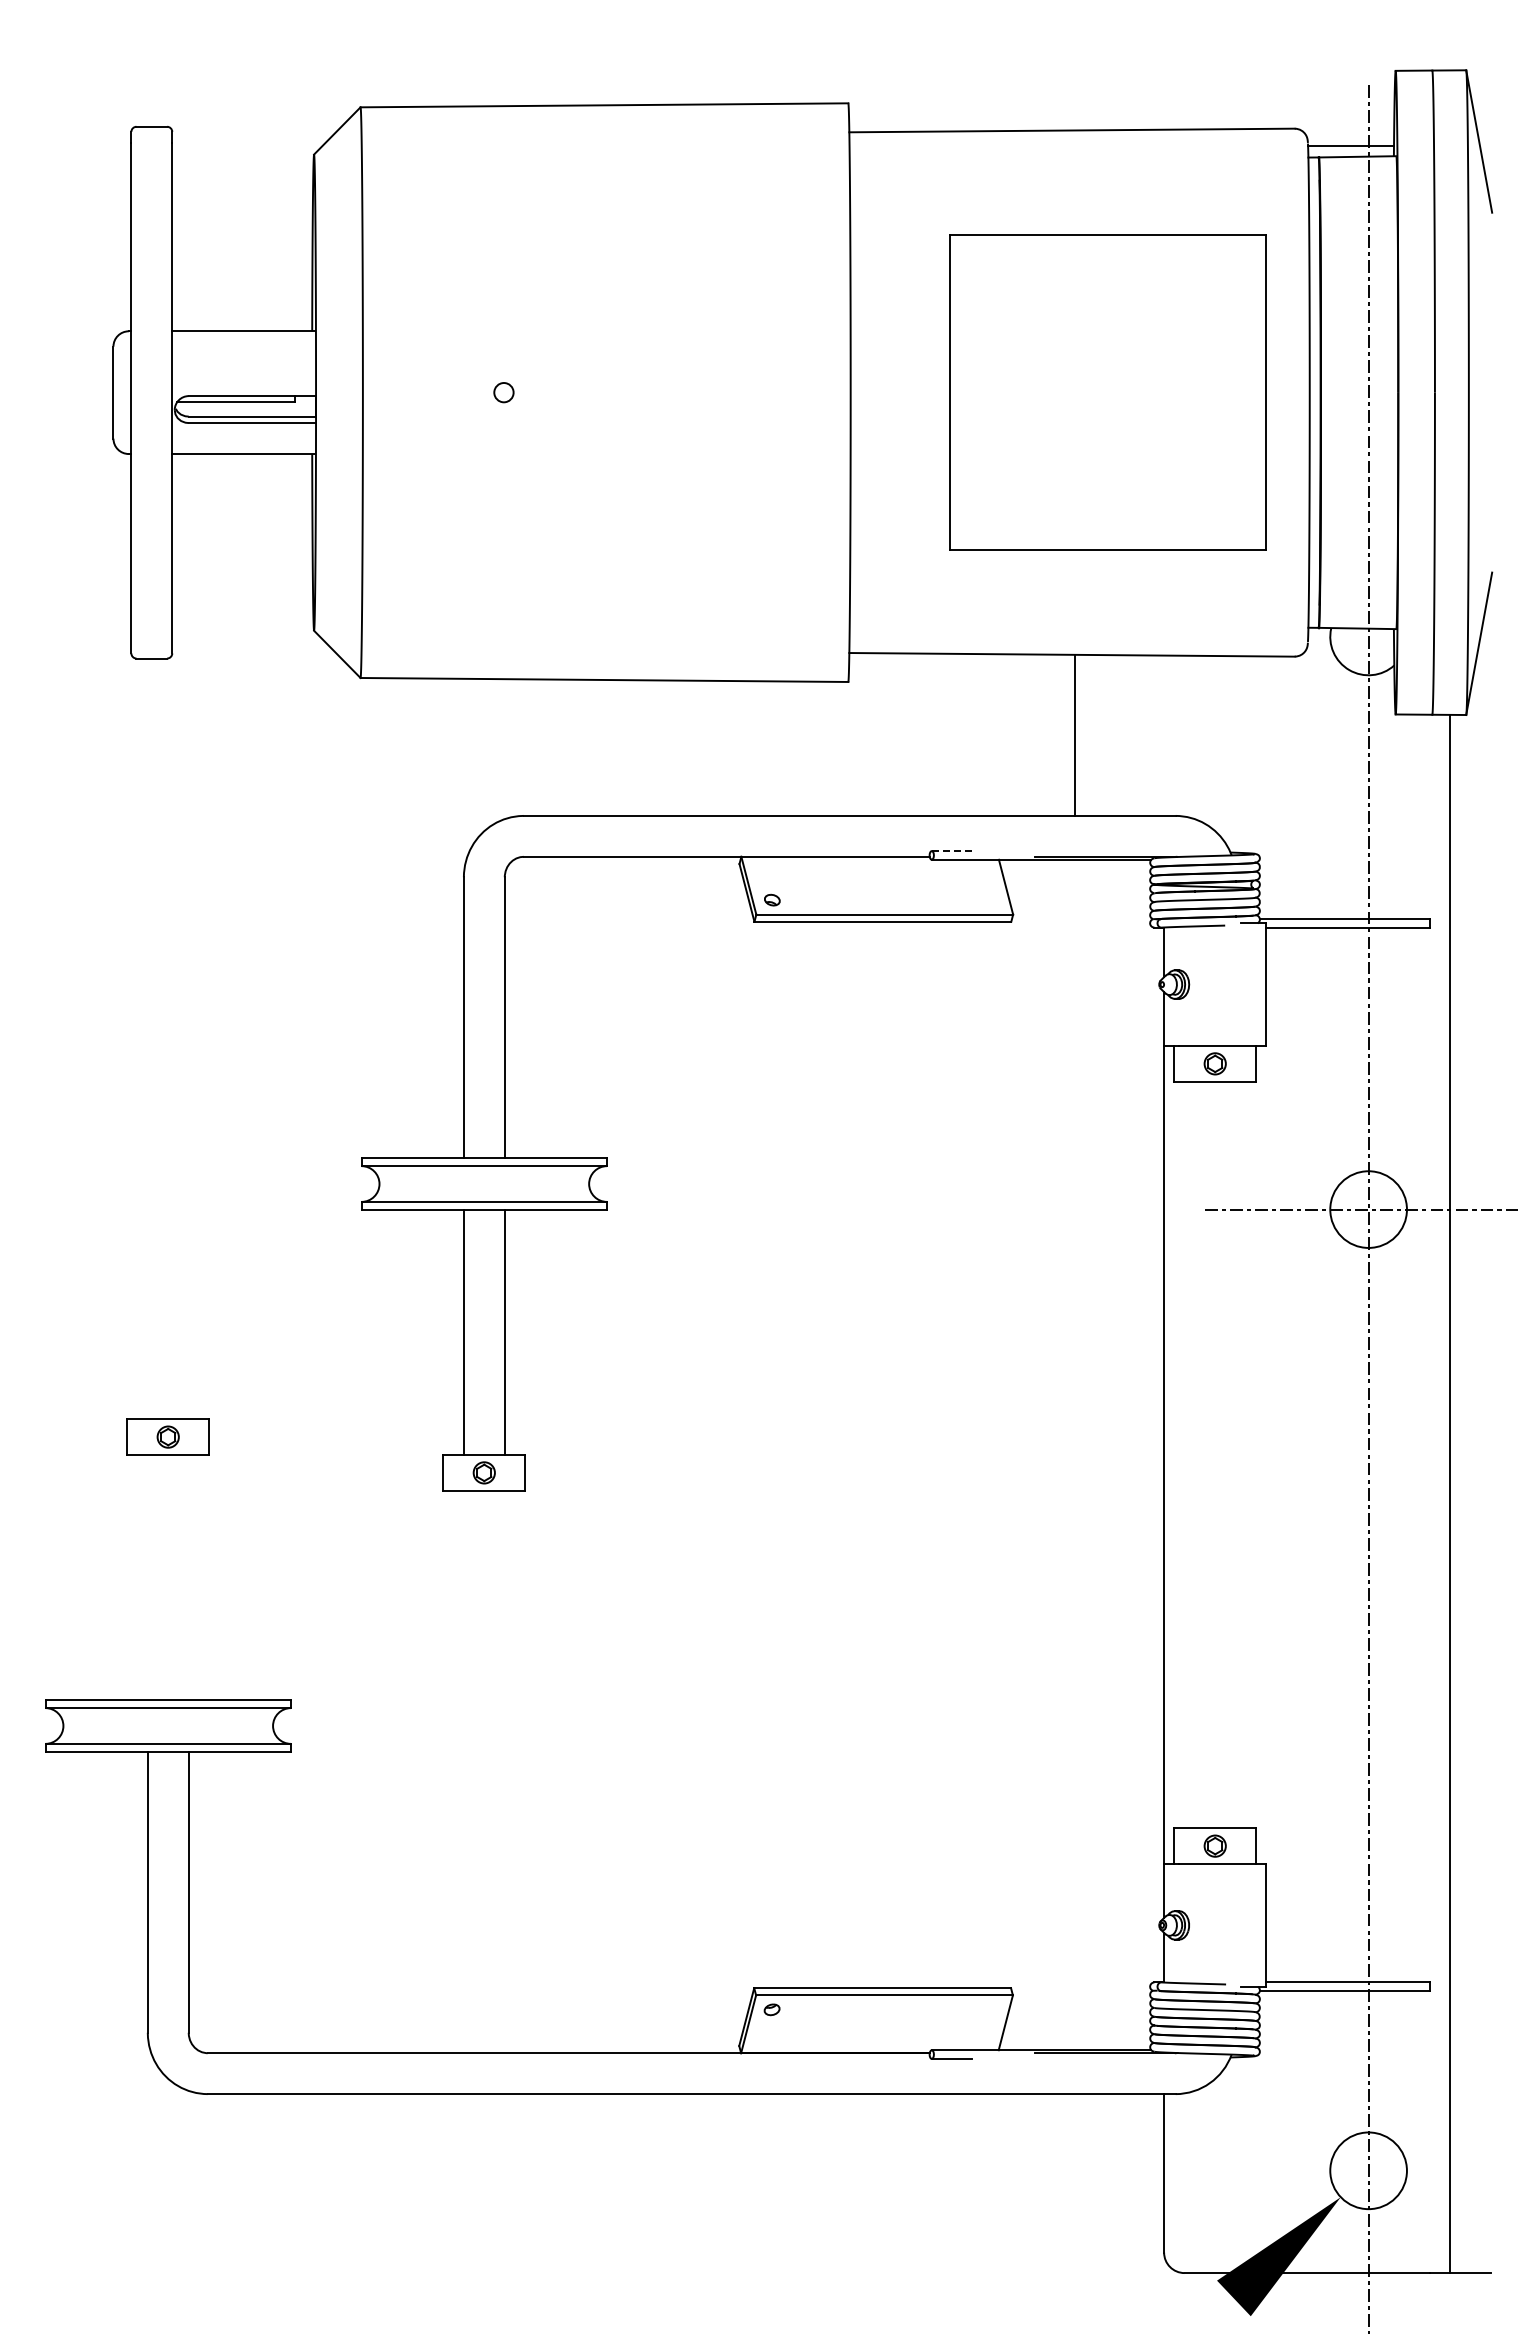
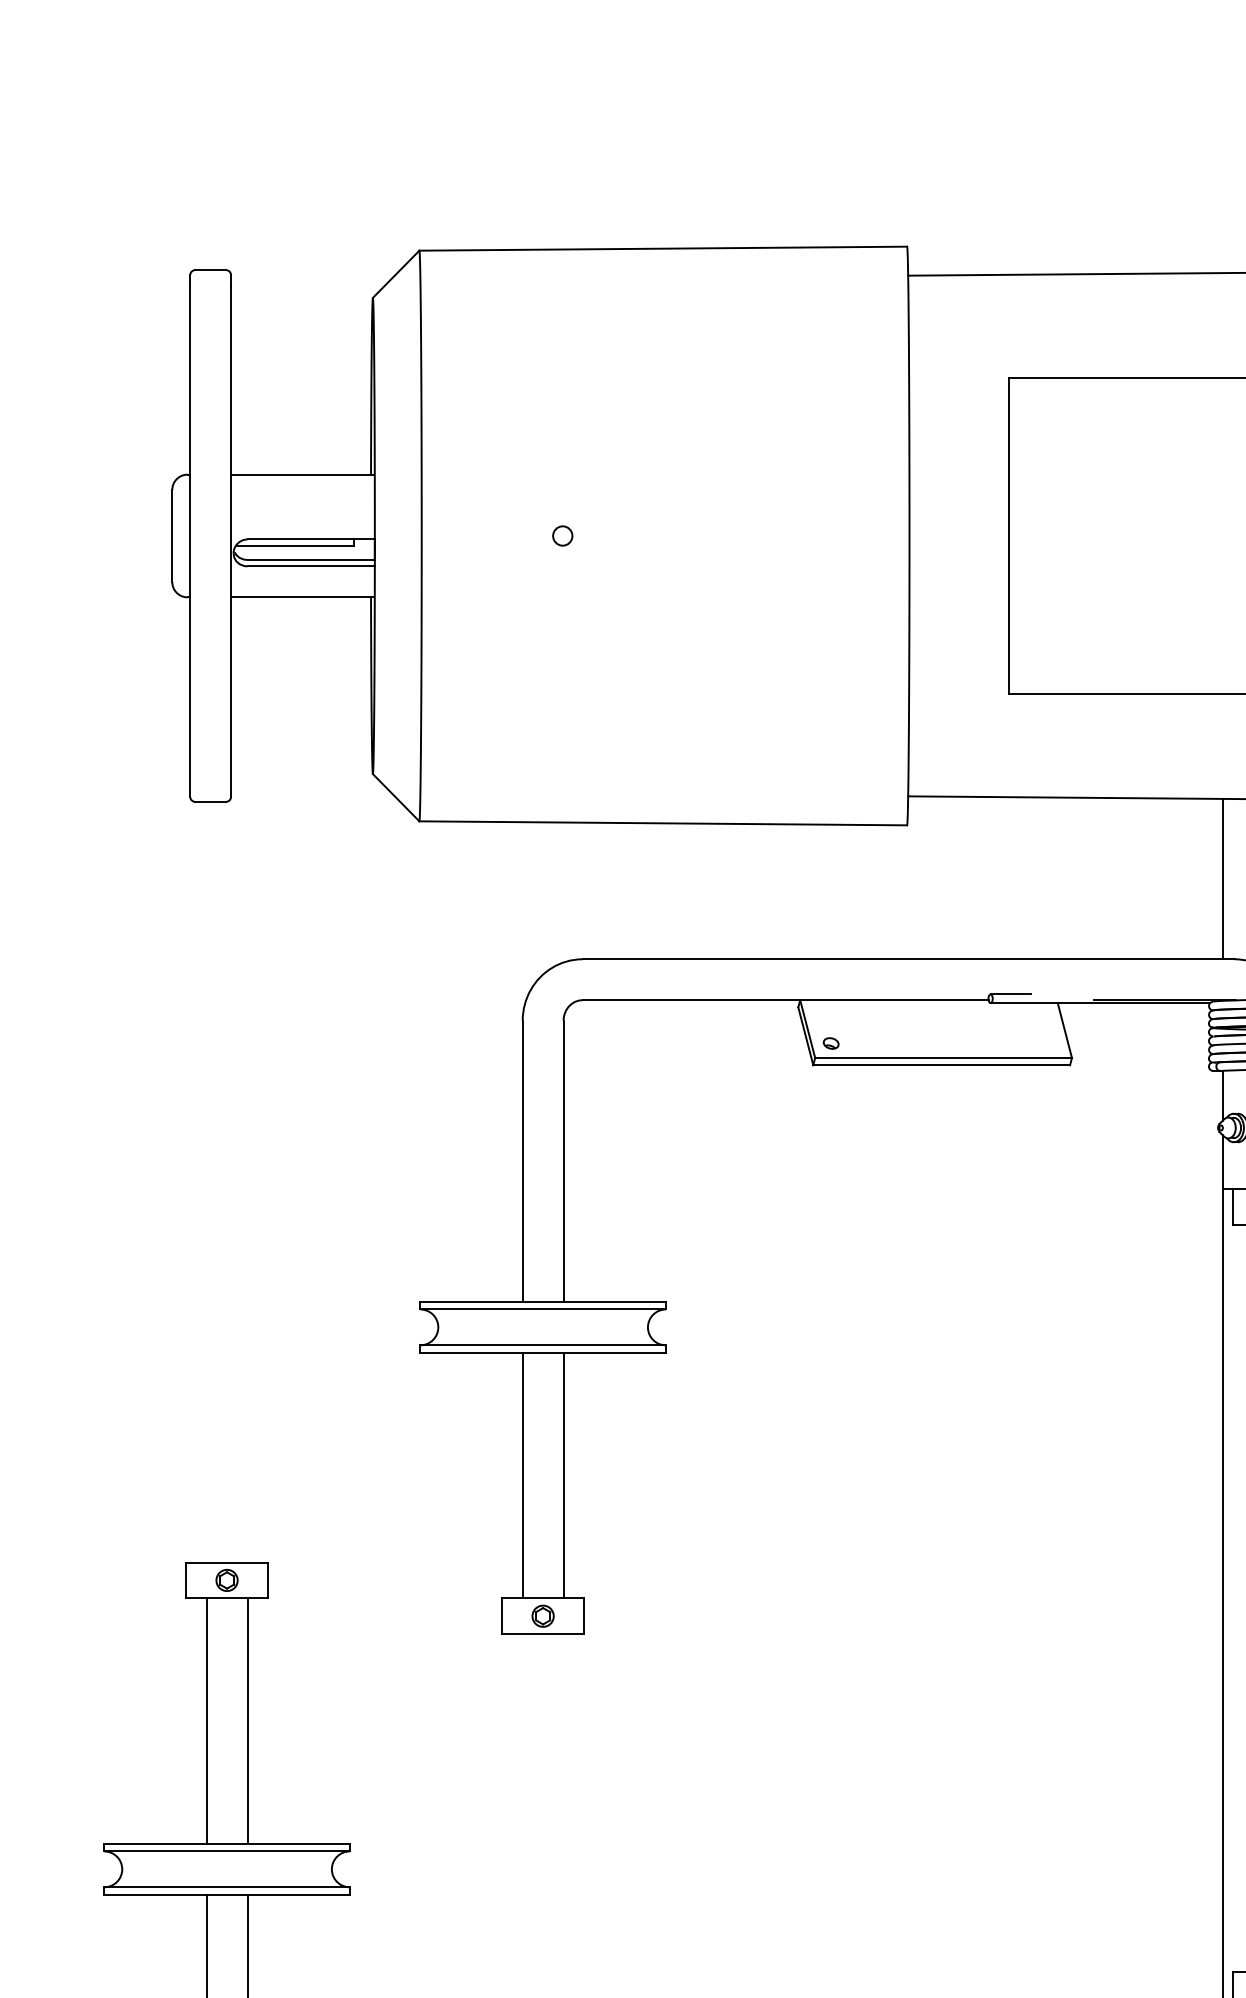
line: (1075, 735) -> (1223, 878), moved
line: (951, 851) -> (1010, 994), dashed -> solid
line: (147, 1577) -> (206, 1720), added
line: (188, 1577) -> (247, 1720), added

